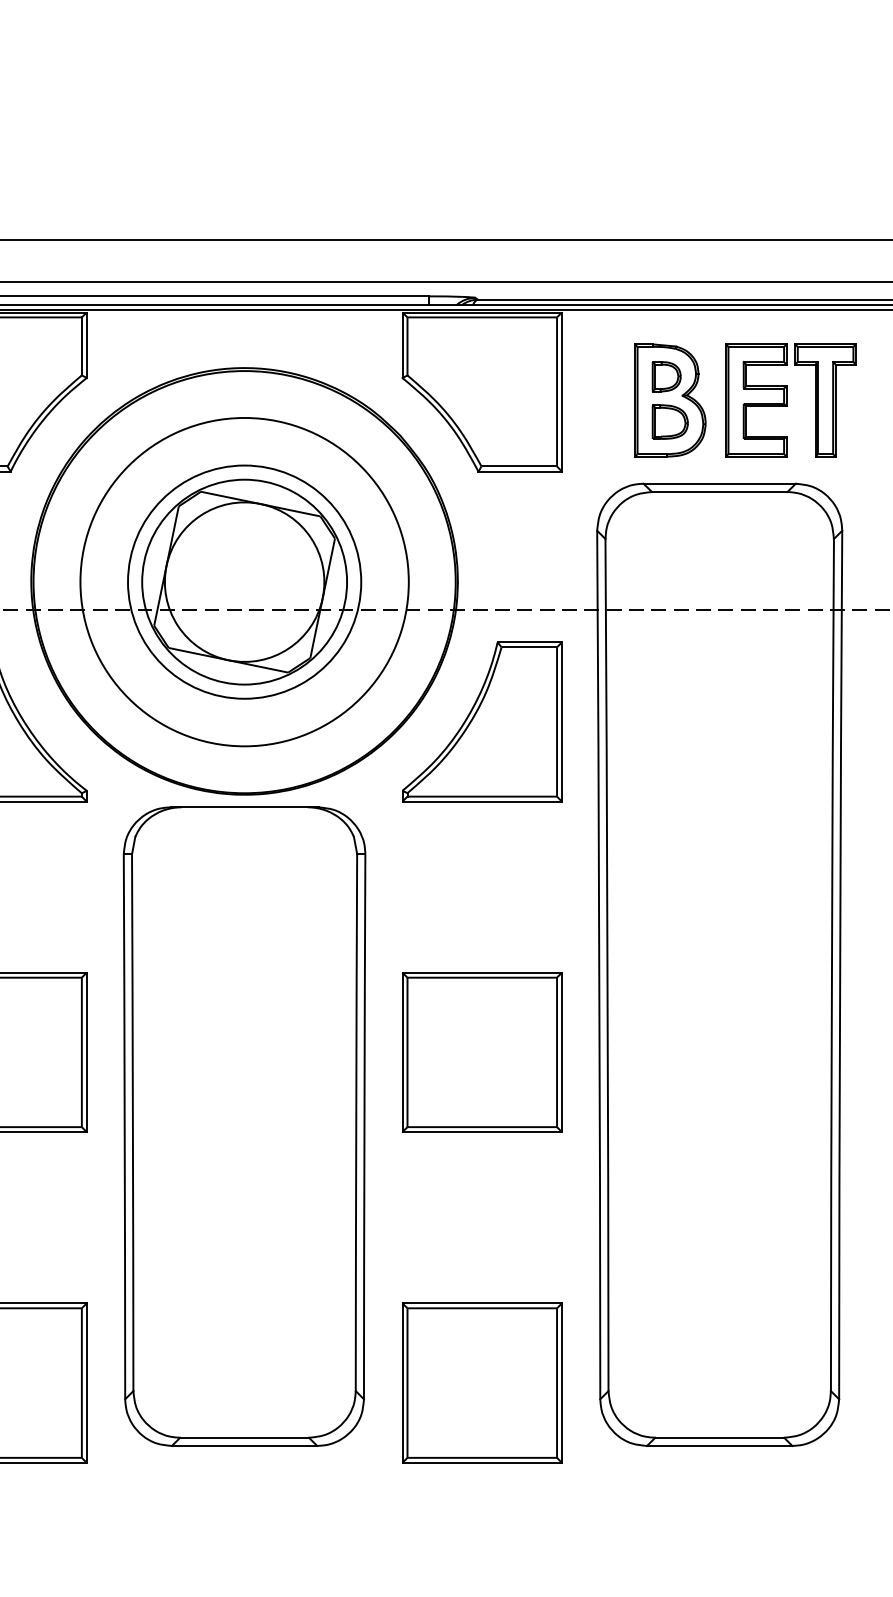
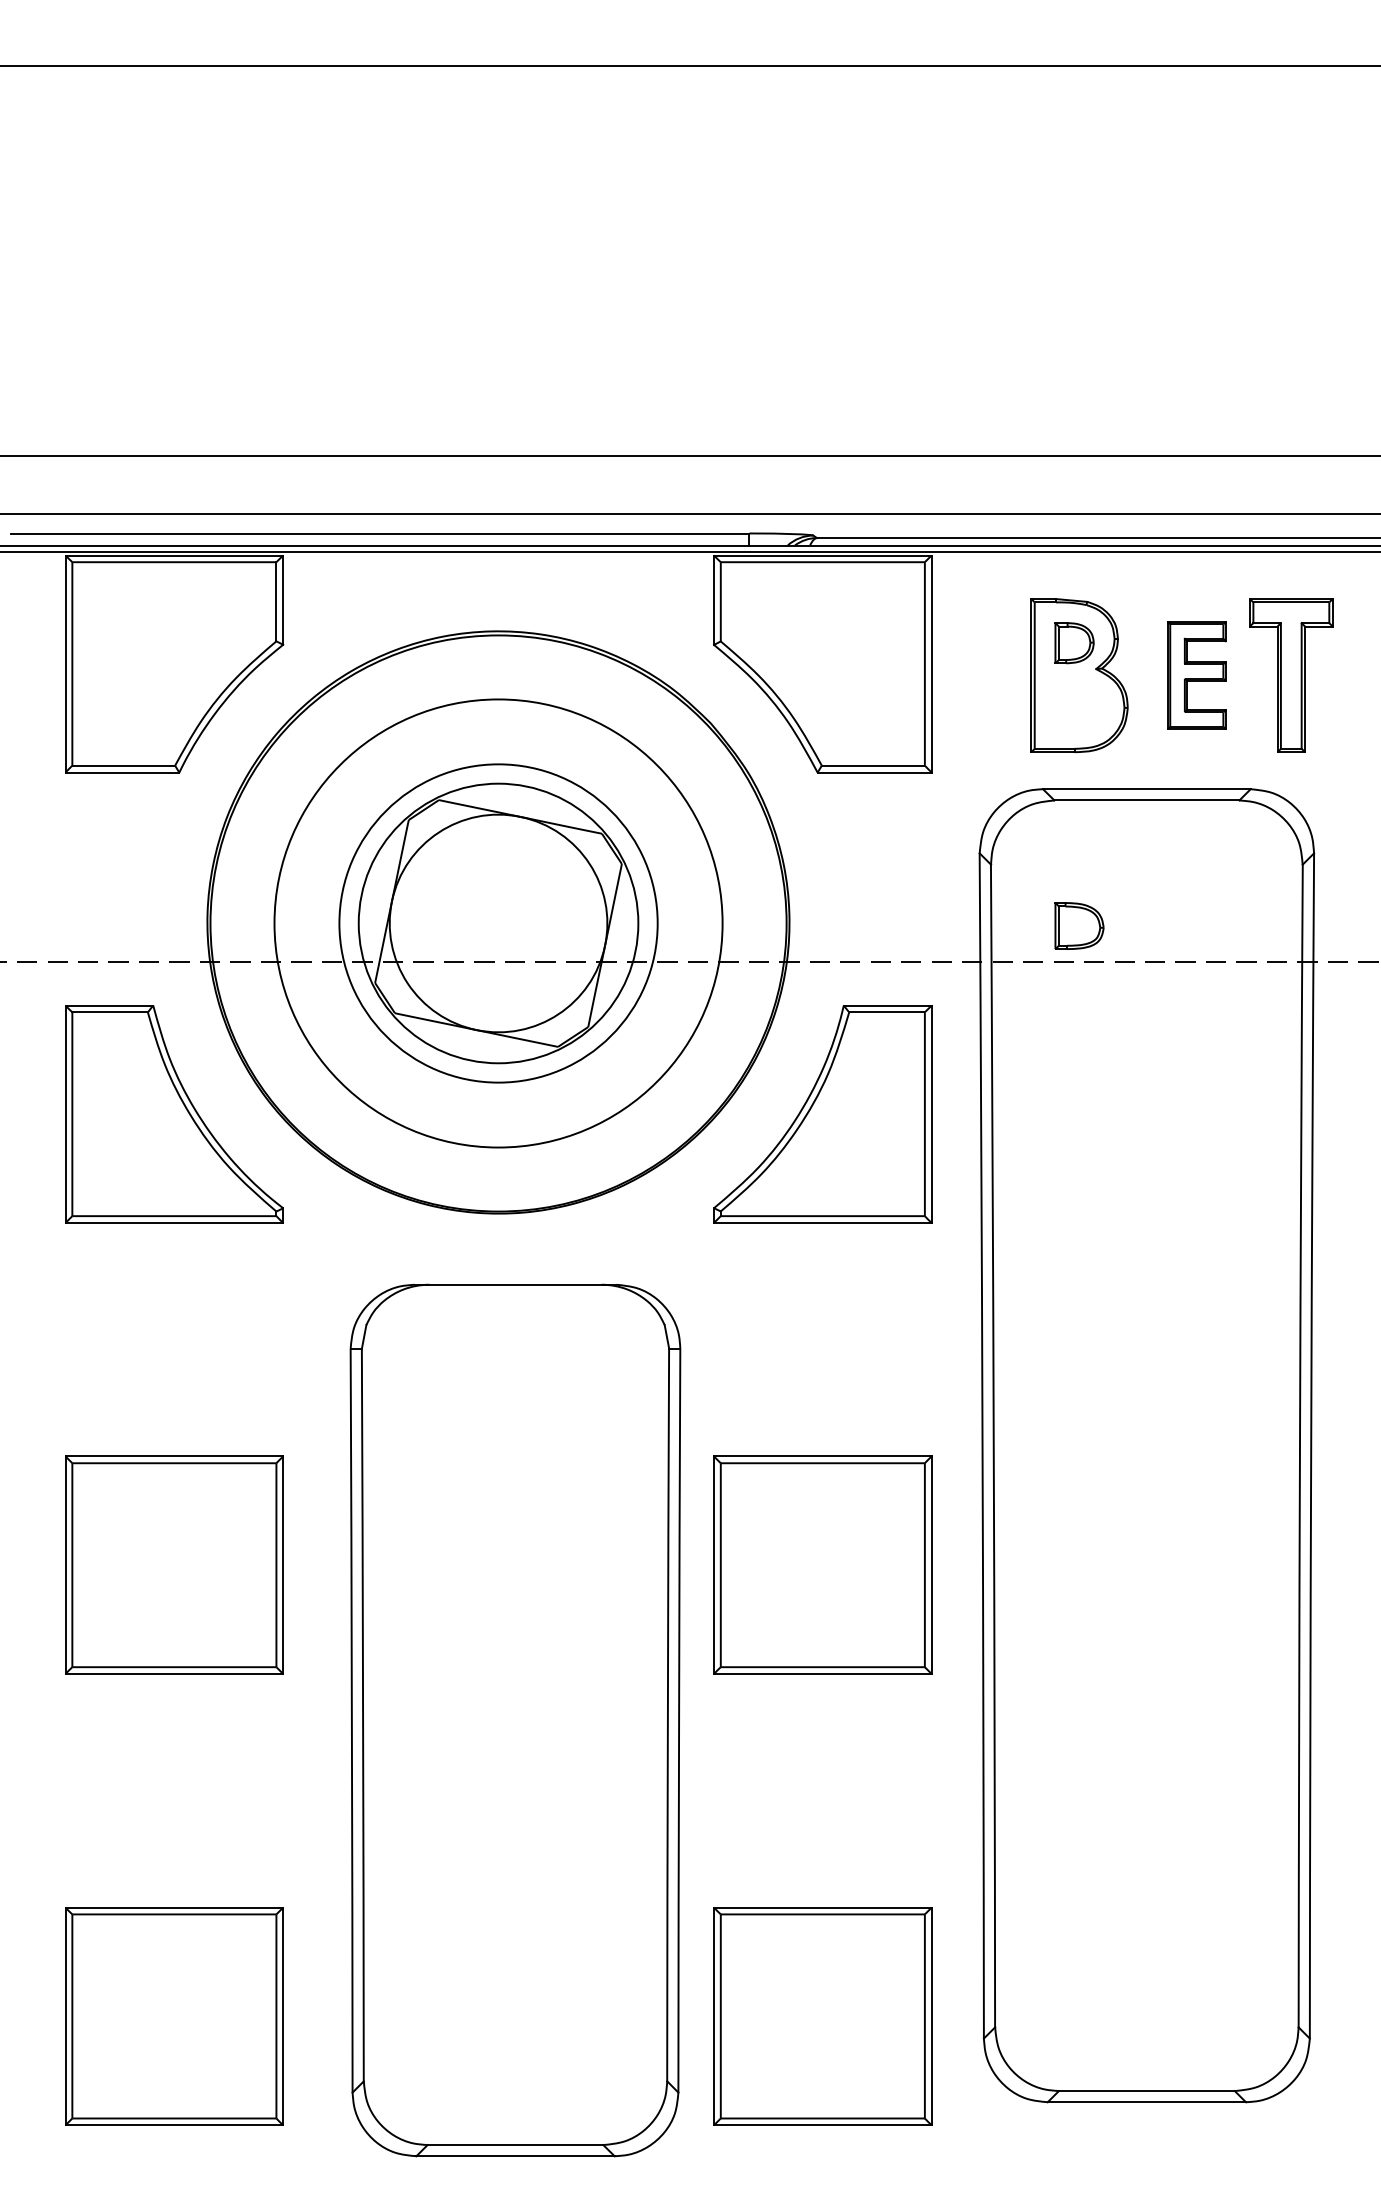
part: (756, 400) -> (1196, 675), size x0.7
part: (670, 421) -> (1079, 925), moved
part: (244, 1126) -> (515, 1720), moved

